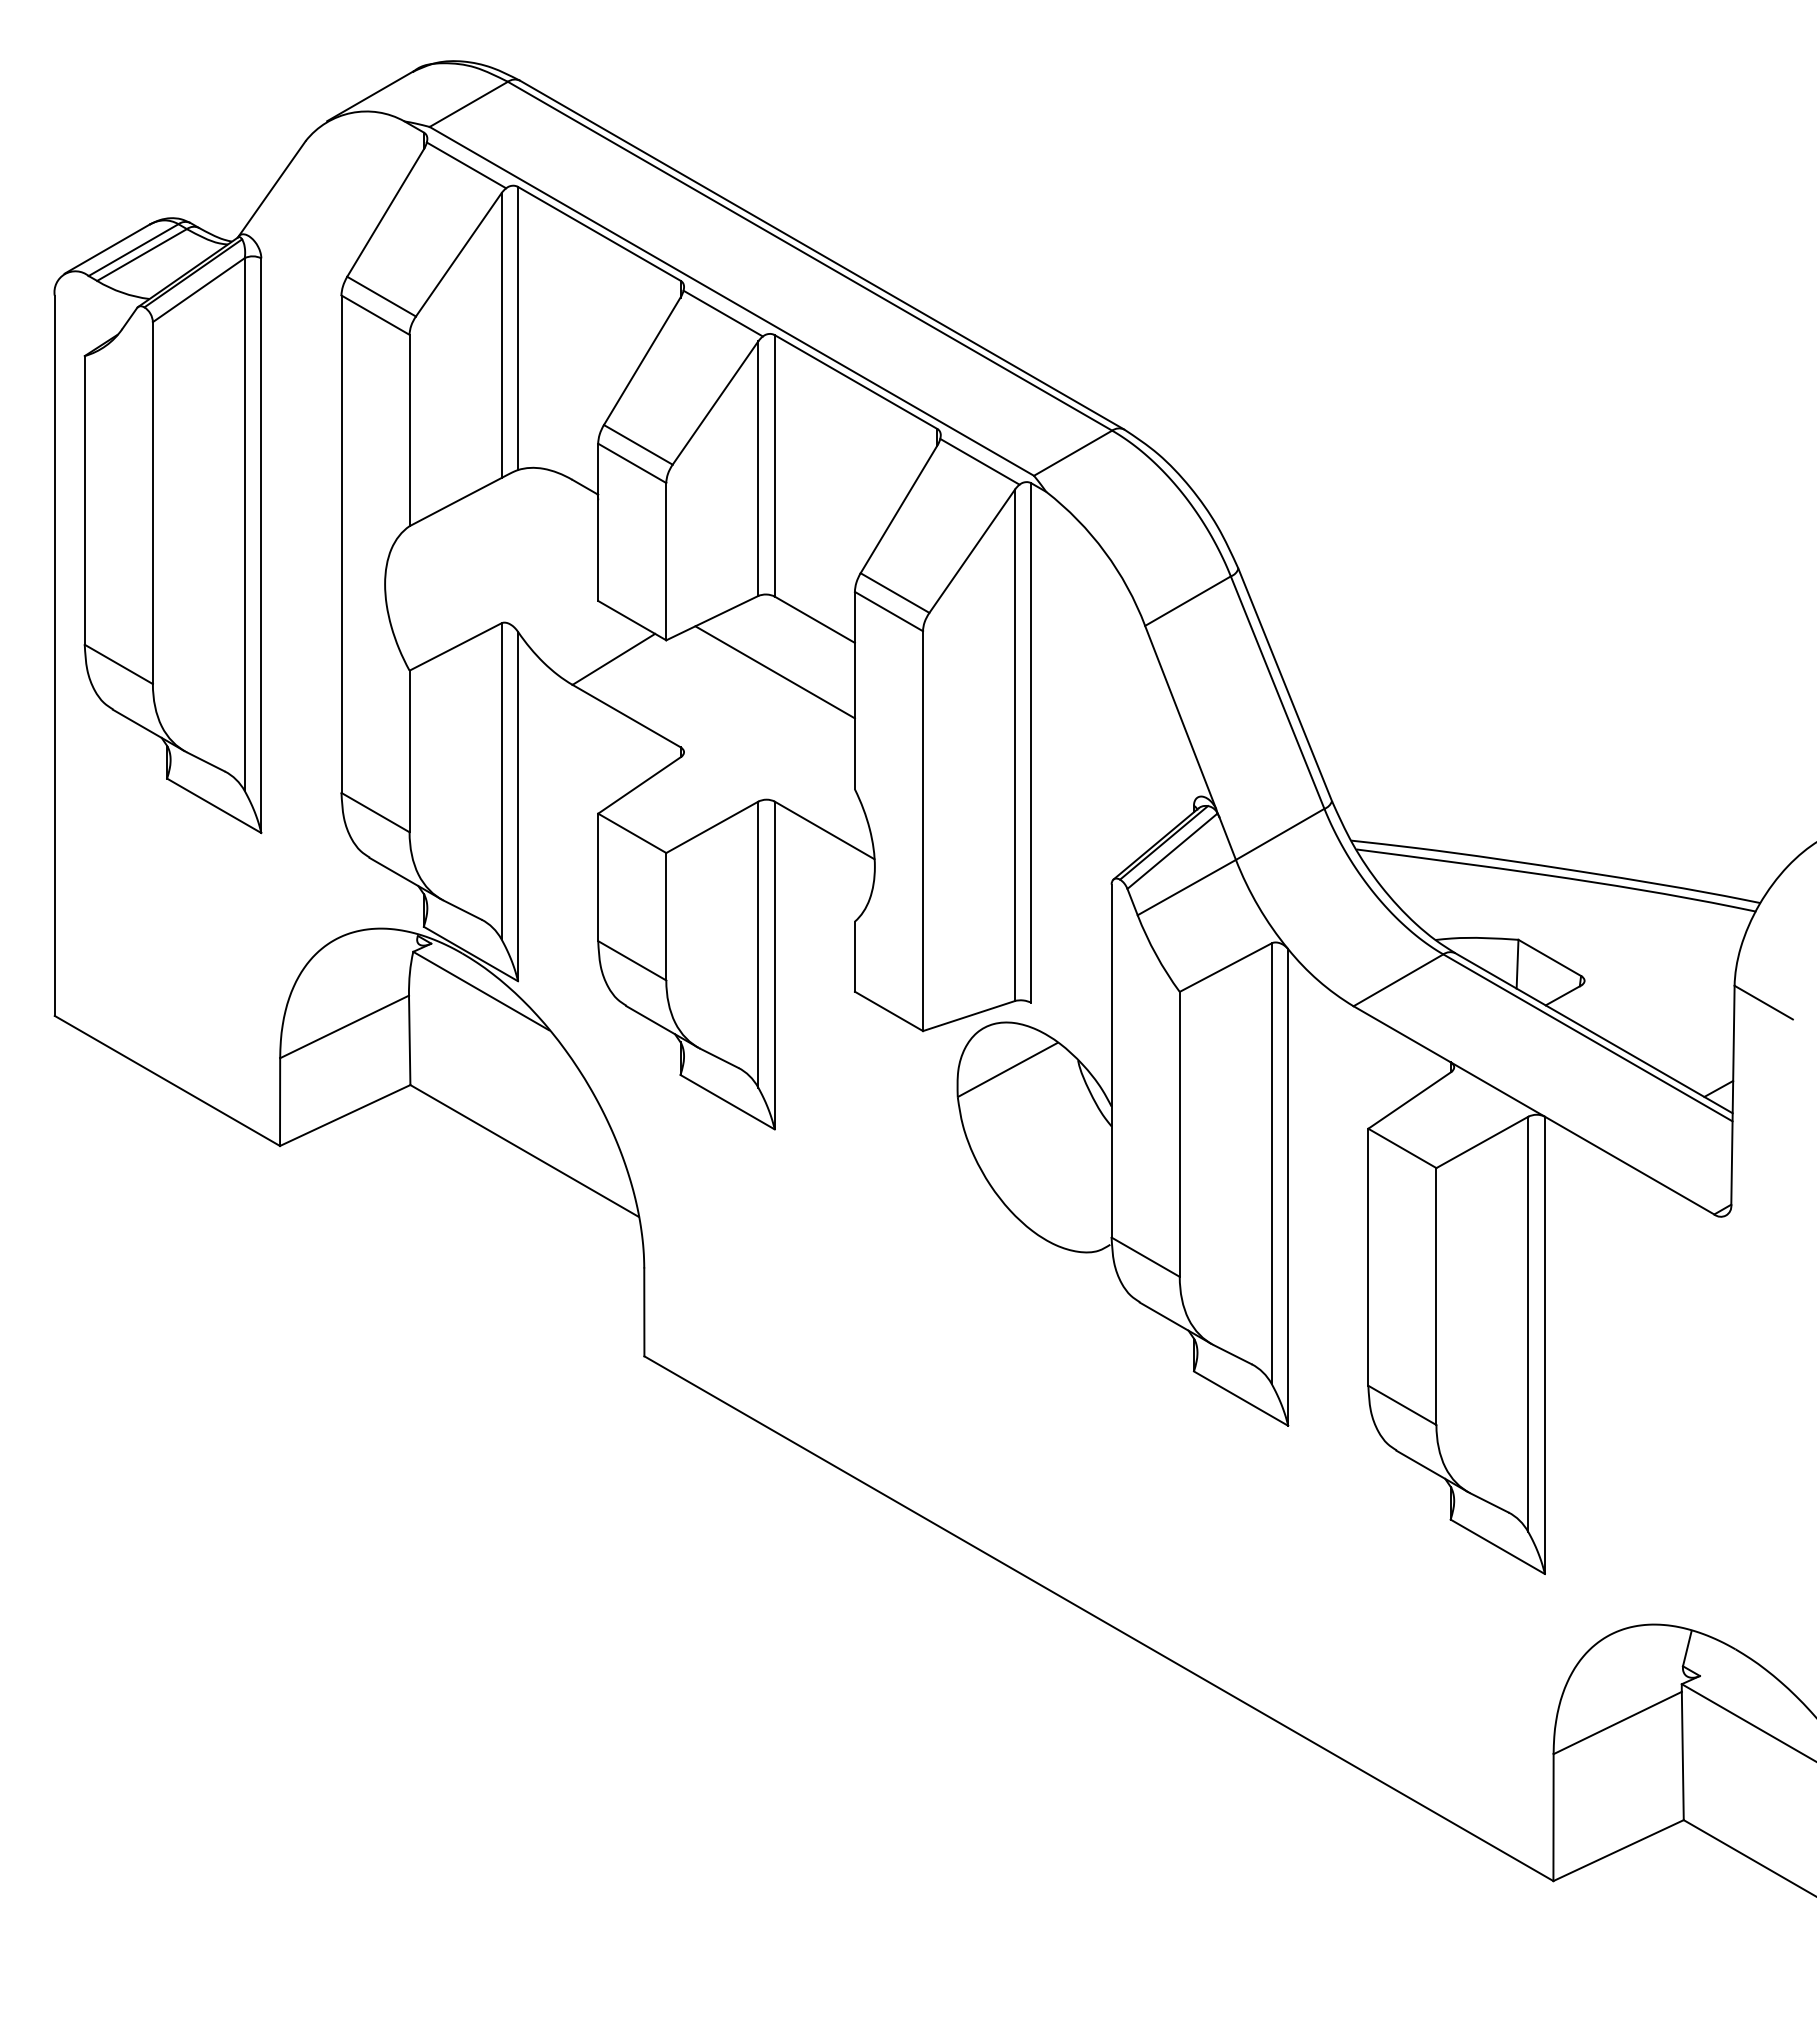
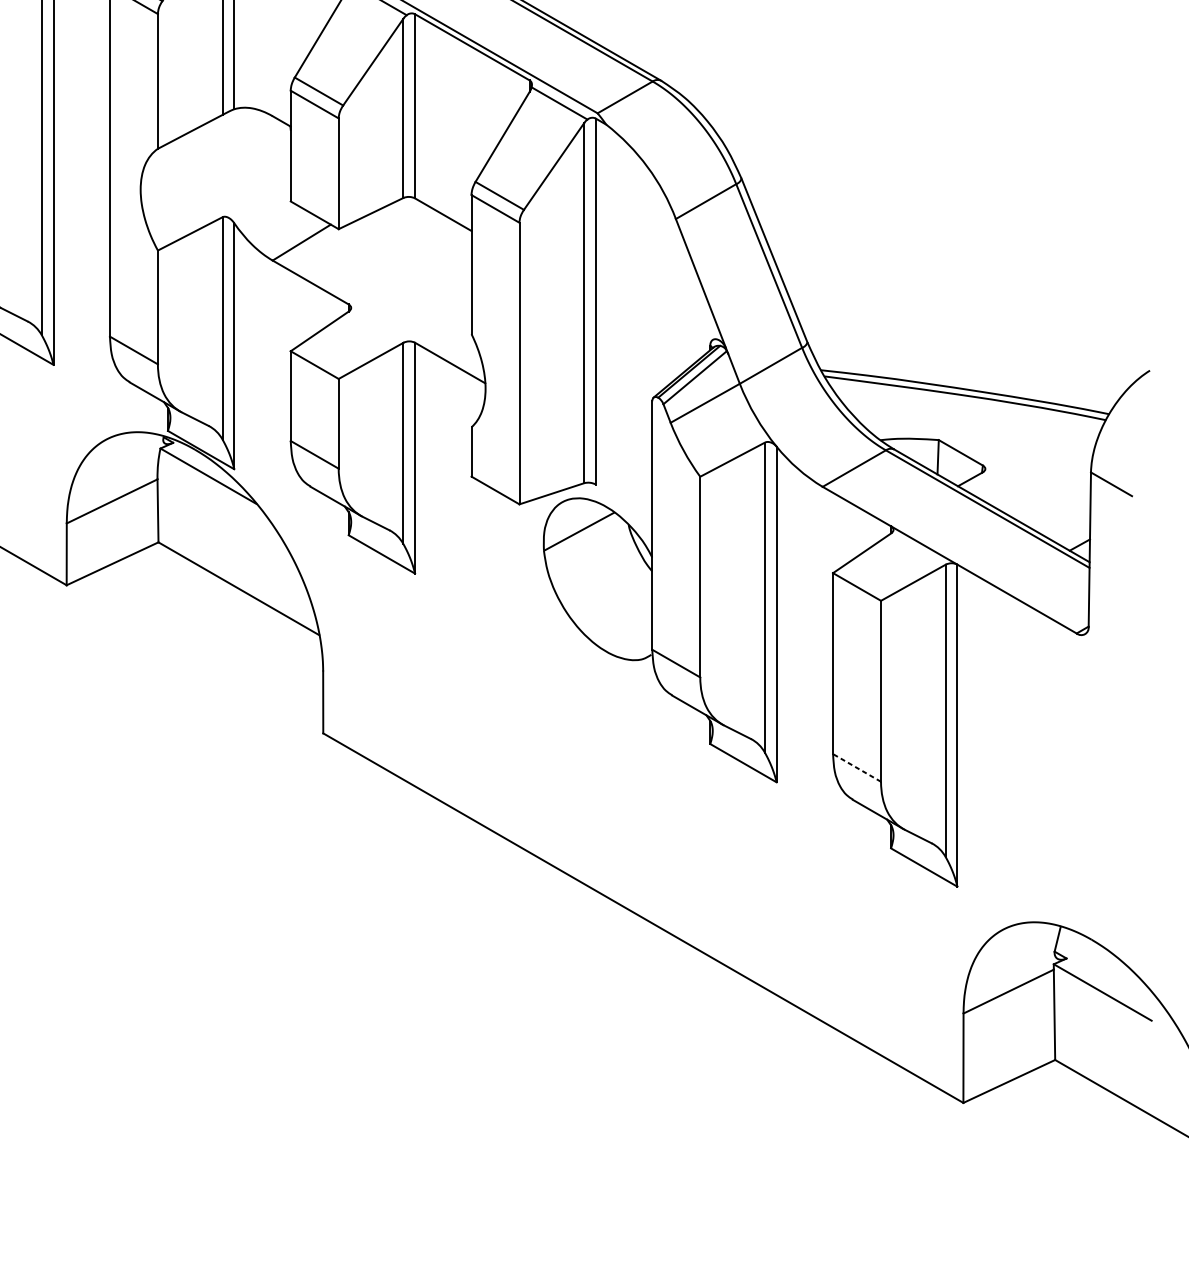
line: (774, 672) -> (414, 251), removed
line: (1401, 1405) -> (856, 768), solid -> dashed

